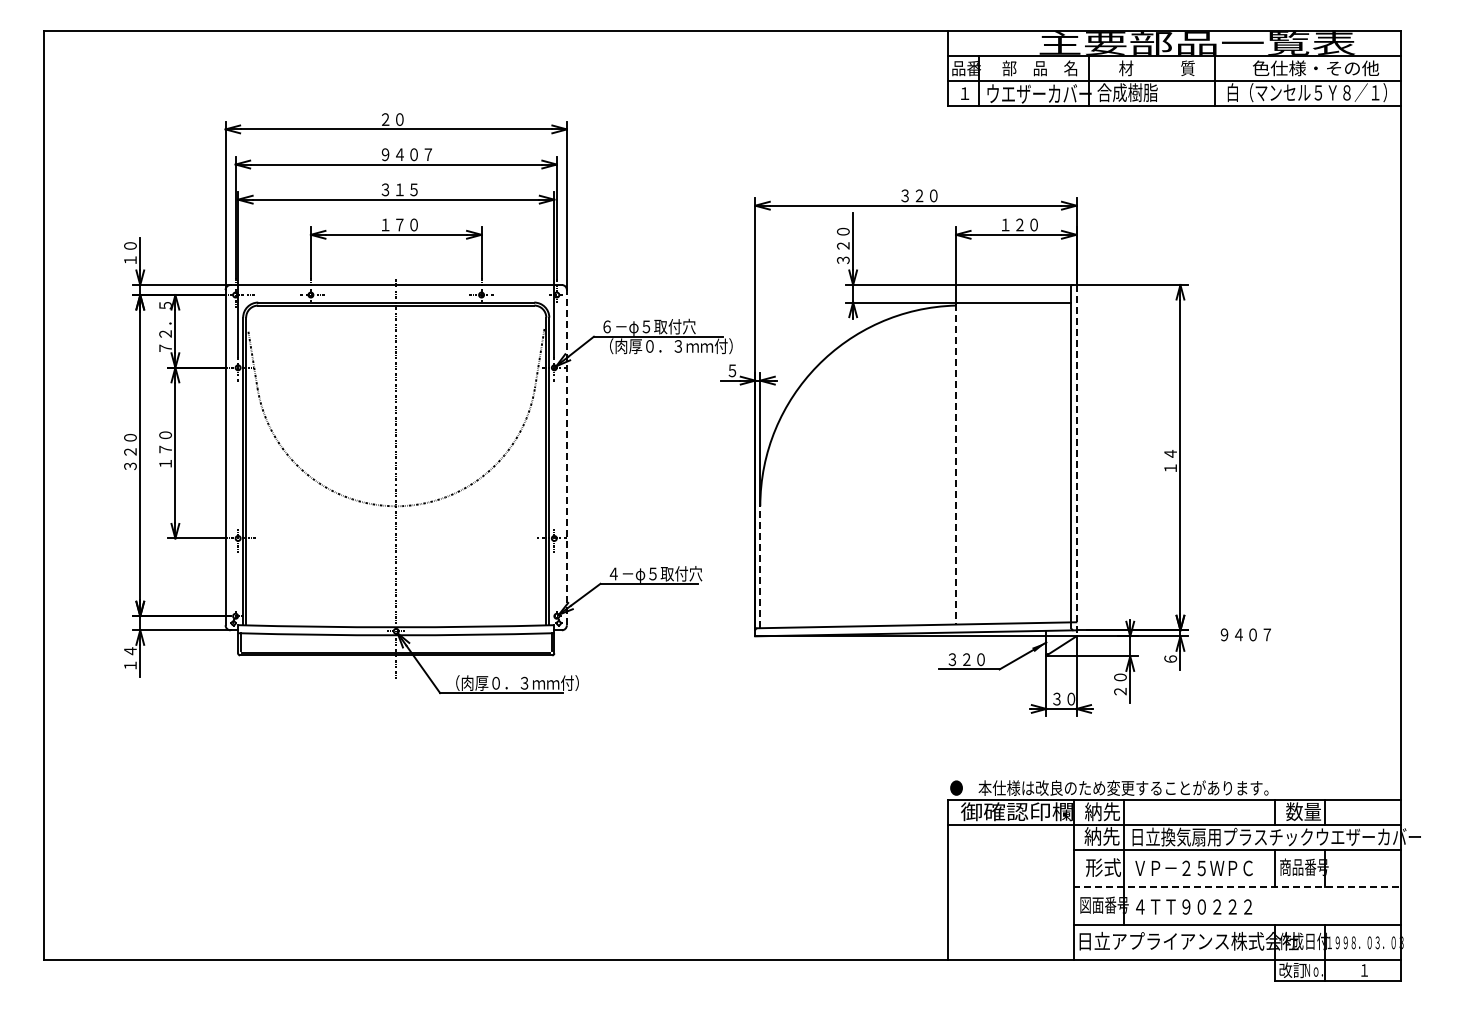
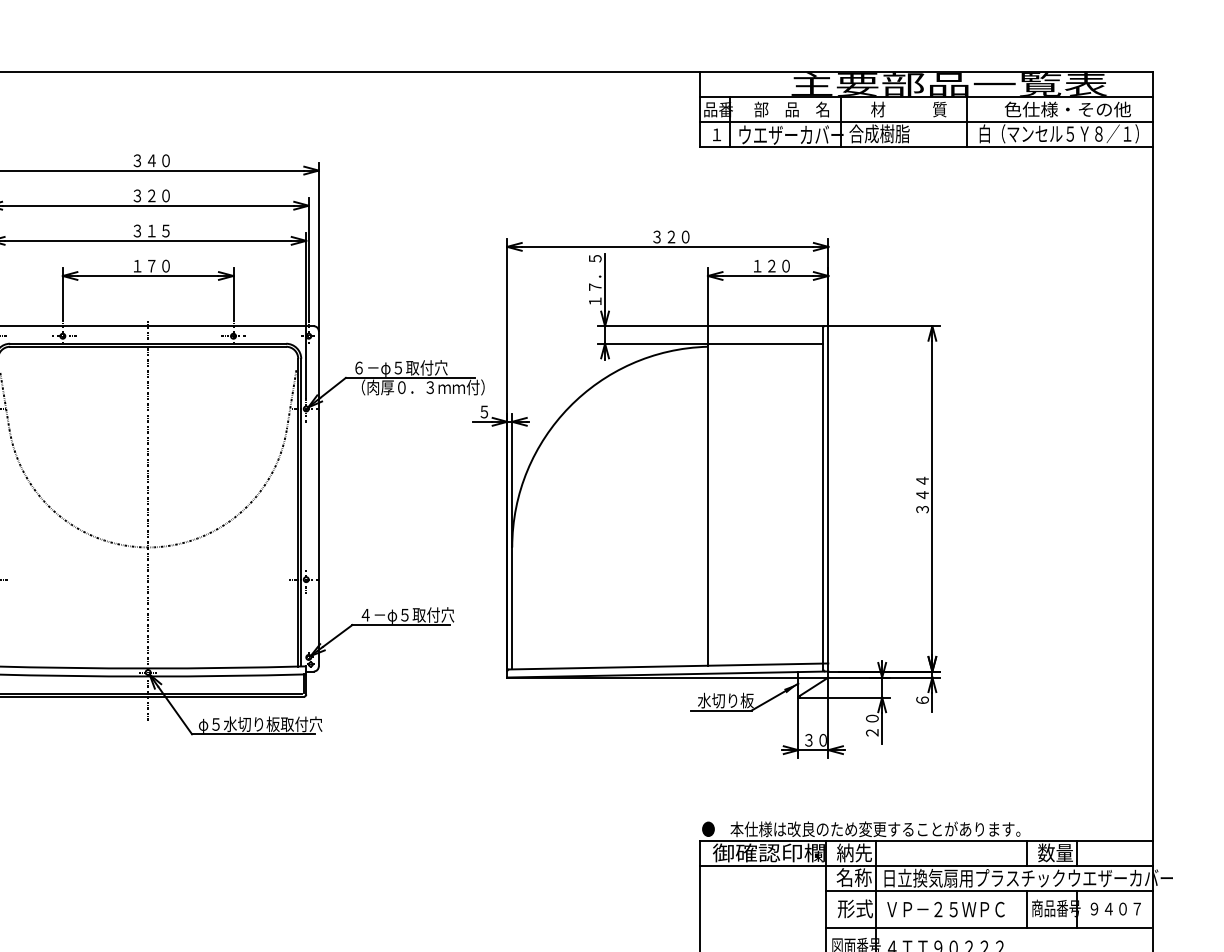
text: (399, 119) -> (151, 160), ２０ -> ３４０
text: (406, 154) -> (158, 195), ９４０７ -> ３２０
text: (842, 238) -> (594, 279), ３２０ -> １７．５
text: (1170, 453) -> (922, 494), １４ -> ３４４
line: (566, 457) -> (318, 498), dashed -> solid
line: (1076, 460) -> (828, 501), dashed -> solid
line: (956, 464) -> (708, 505), dashed -> solid
line: (760, 567) -> (512, 608), dashed -> solid
text: (1245, 634) -> (1115, 908), moved
text: (973, 659) -> (725, 700), ３２０ -> 水切り板
text: (512, 683) -> (264, 724), （肉厚０．３ｍｍ付） -> φ５水切り板取付穴
text: (1101, 836) -> (853, 877), 納先 -> 名称
line: (1236, 886) -> (988, 927), dashed -> solid

